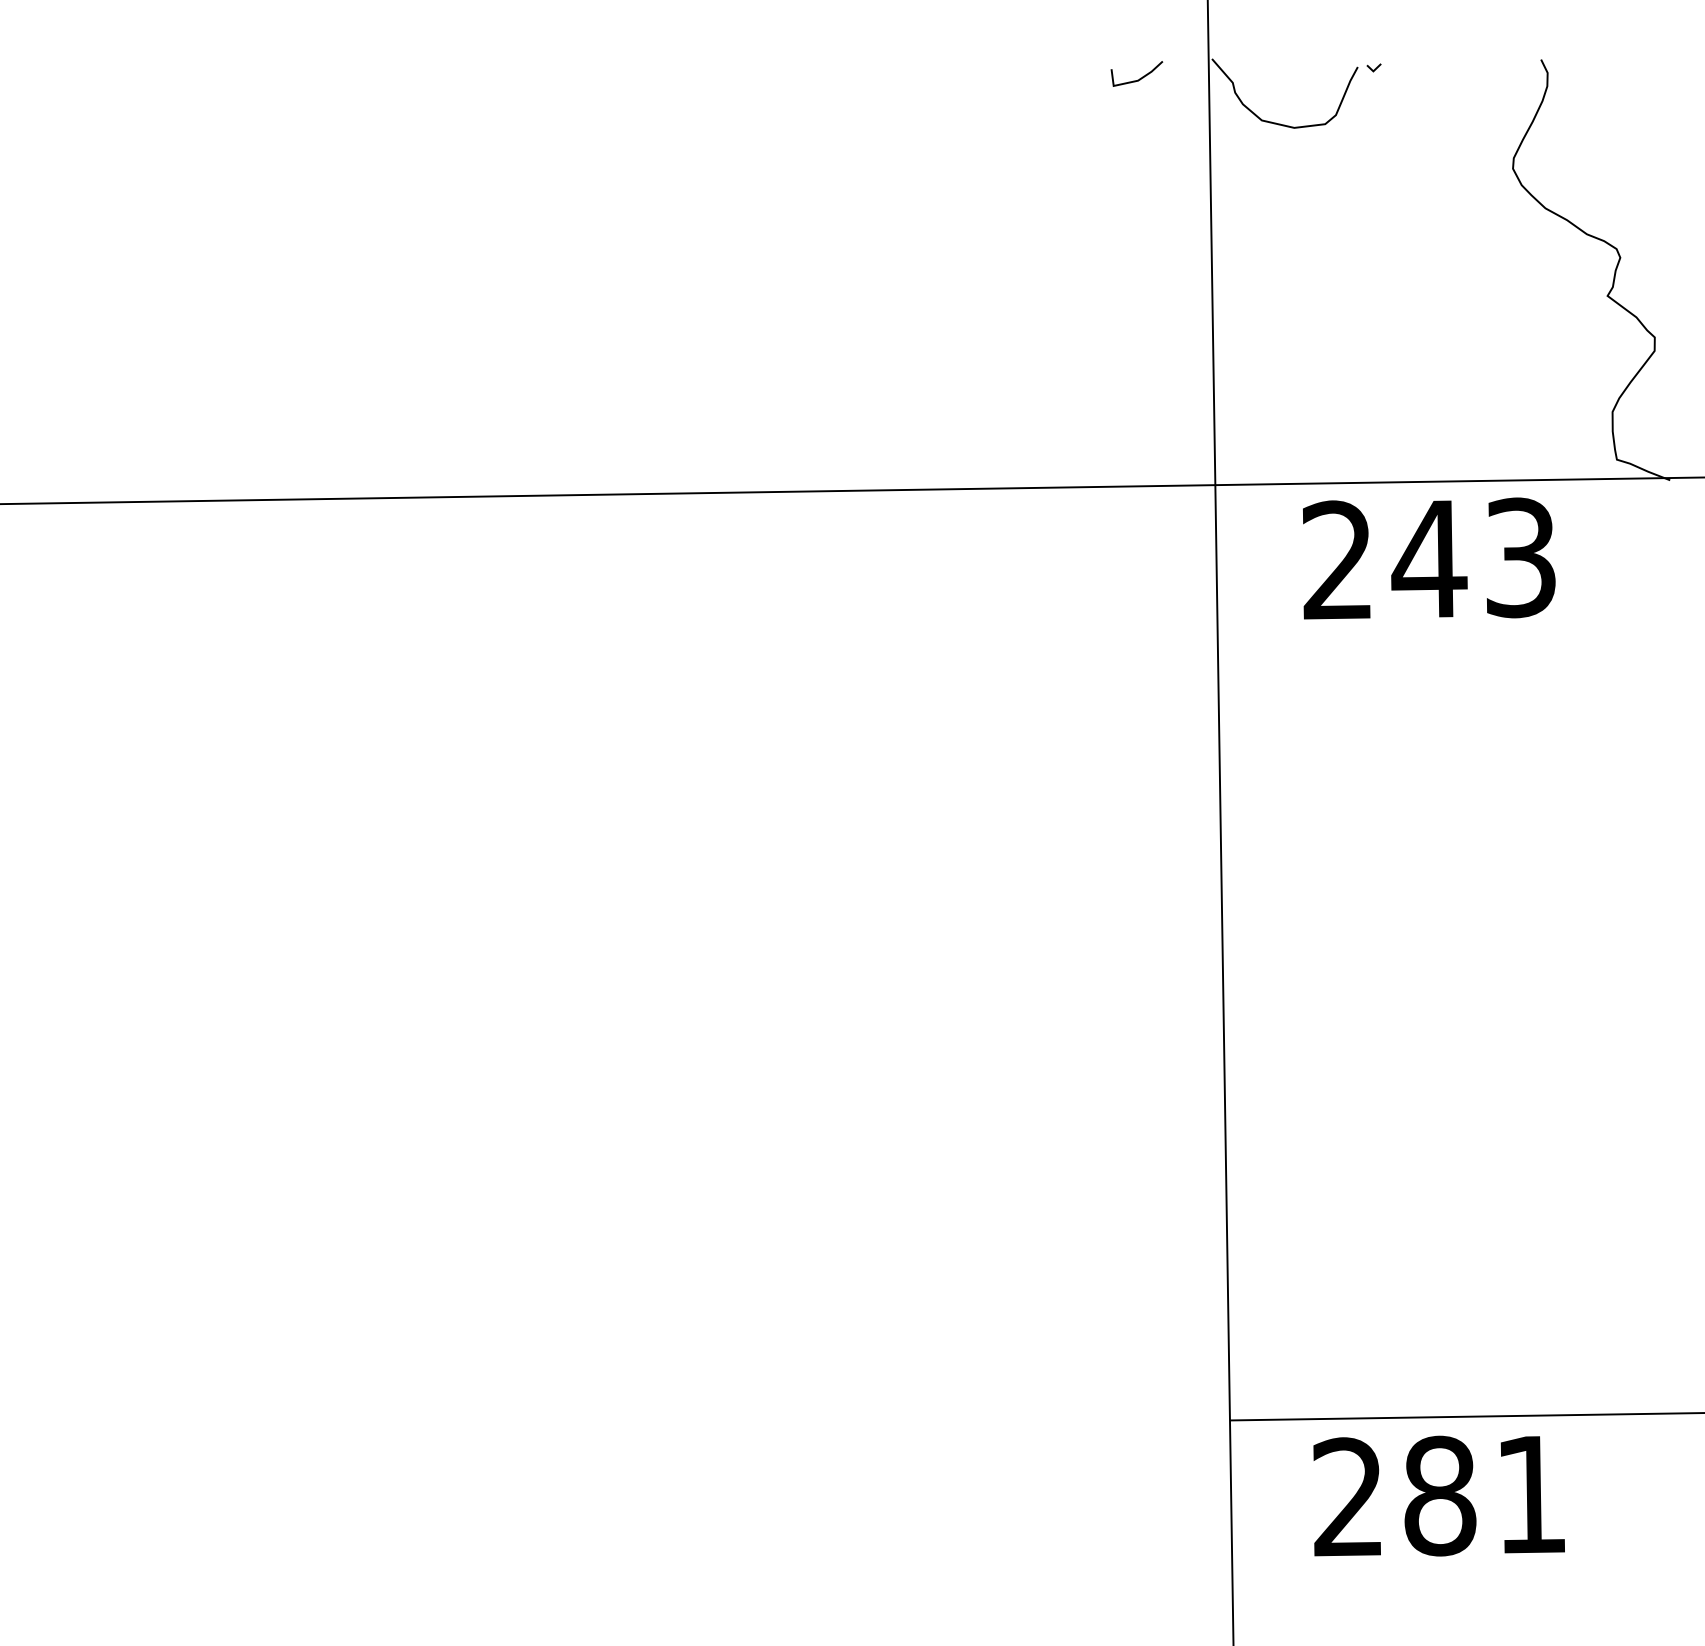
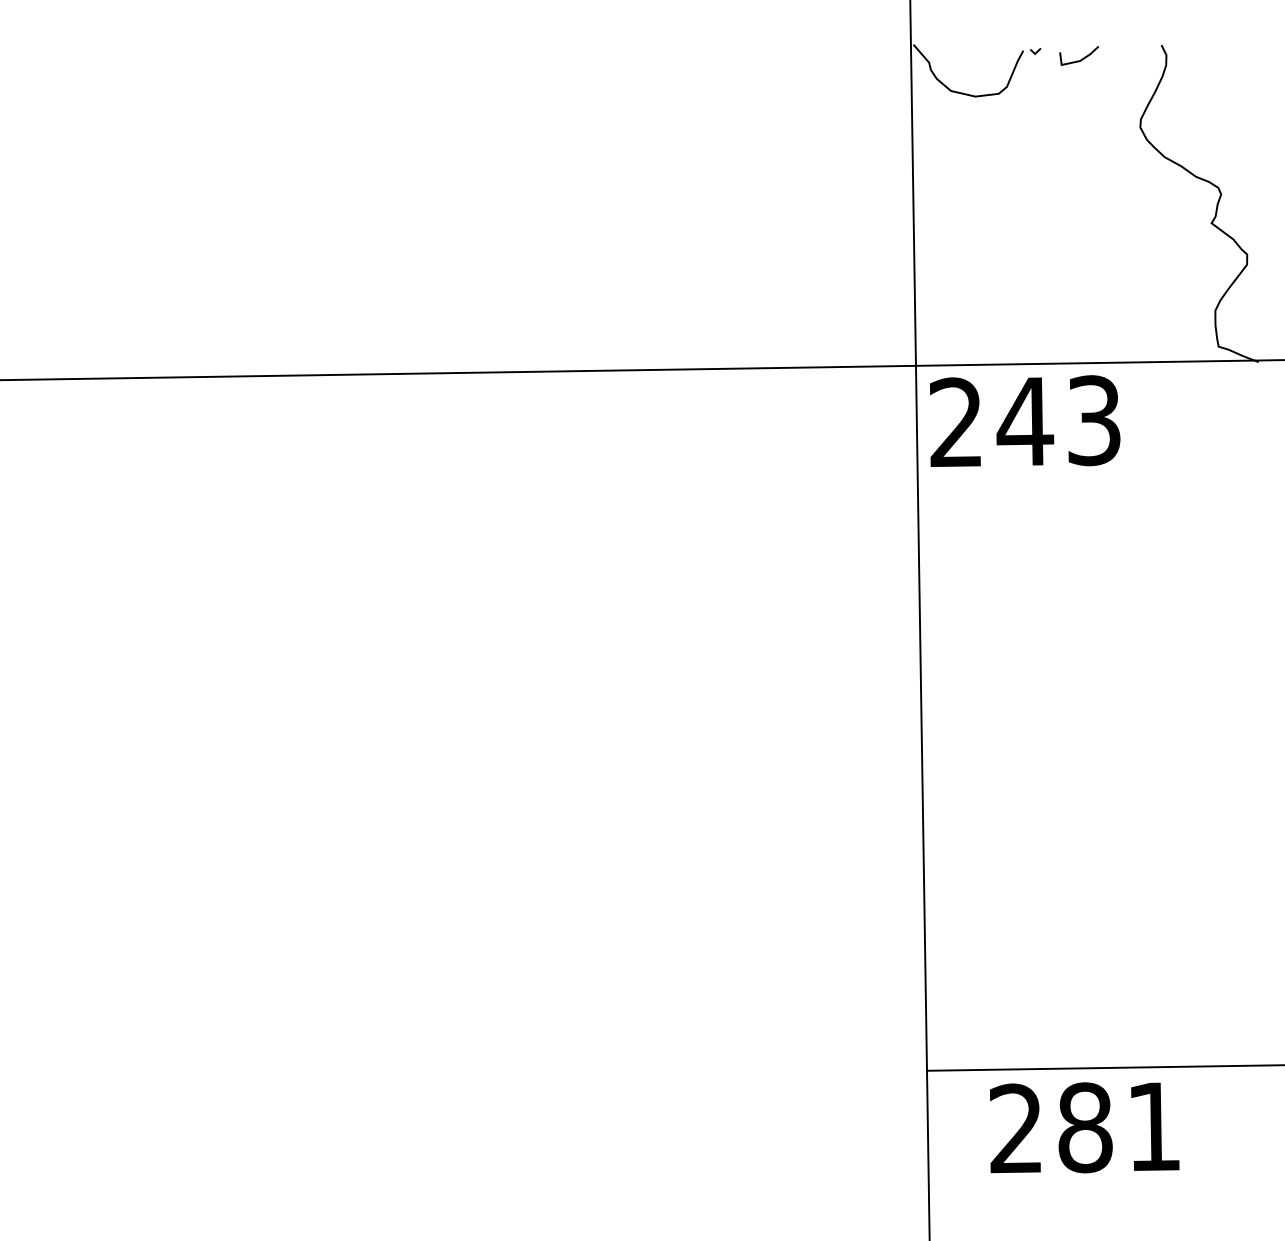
line: (1139, 78) -> (1081, 59), moved
text: (1429, 558) -> (1025, 421), moved

